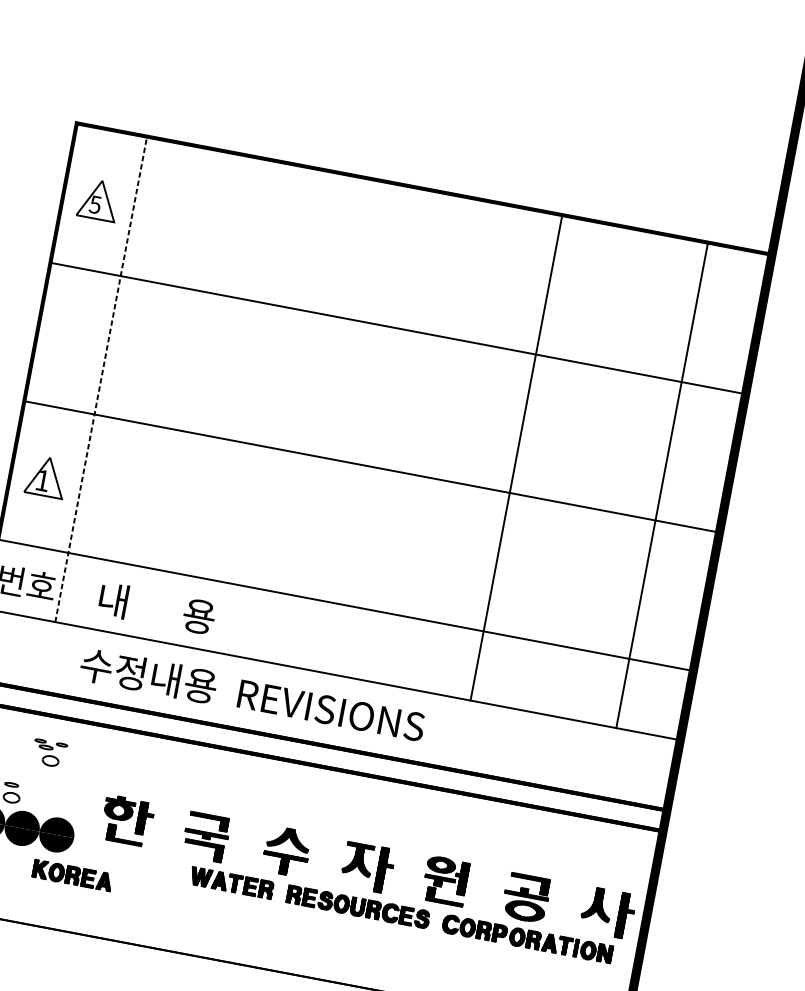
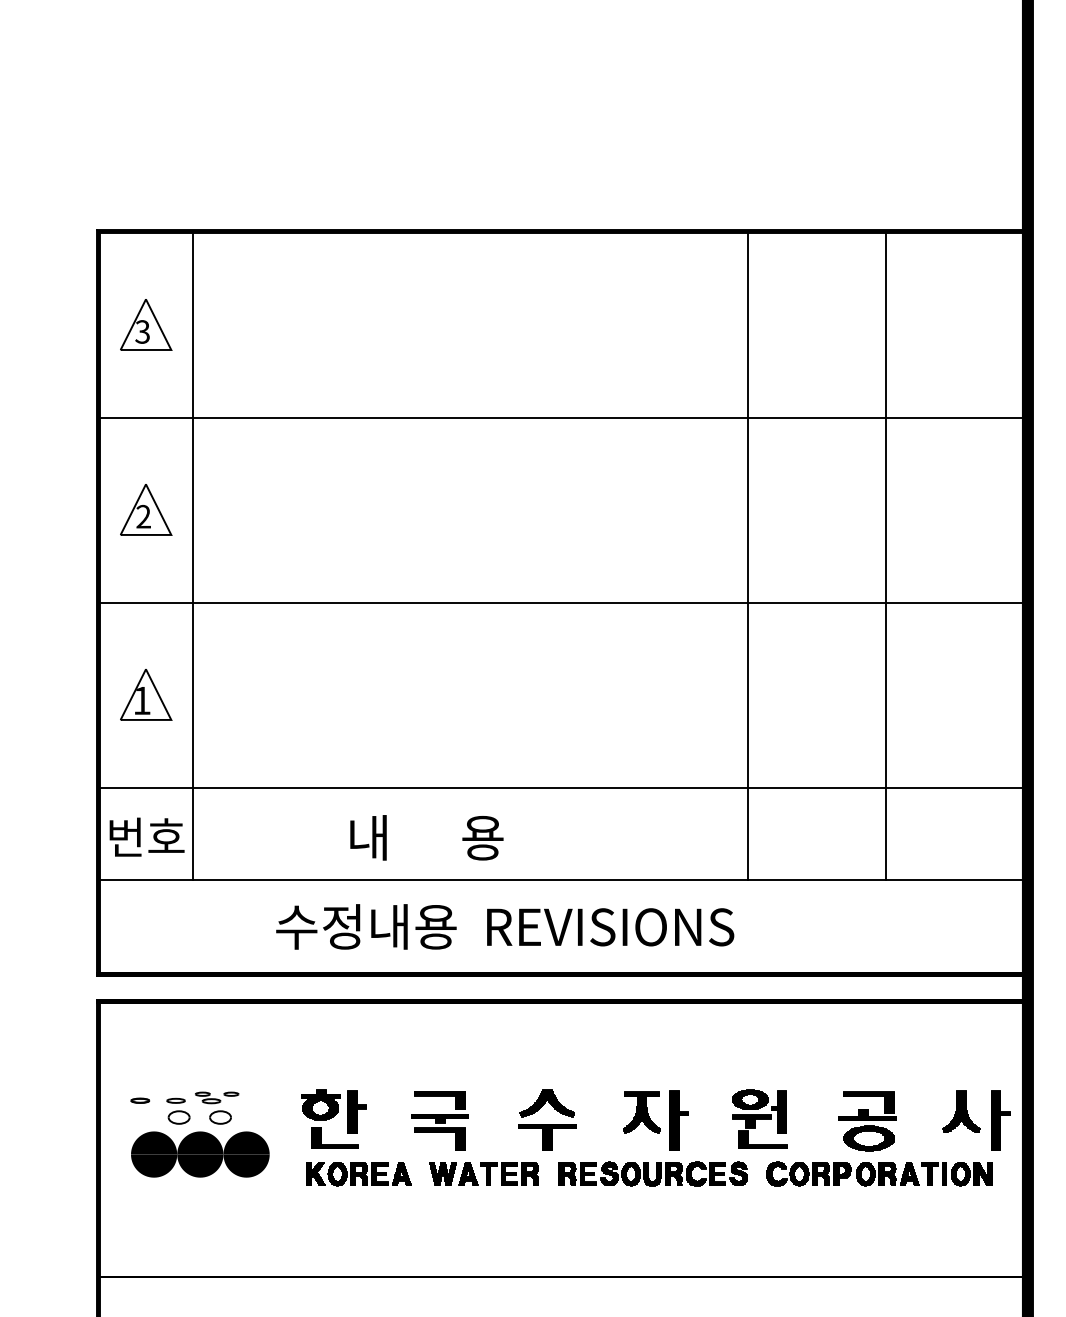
text: (95, 204) -> (142, 331), 5 -> 3
part: (73, 338) -> (146, 509), added
line: (100, 379) -> (192, 556), dashed -> solid
line: (662, 485) -> (886, 556), moved
text: (156, 608) -> (426, 837), moved
text: (252, 695) -> (505, 926), moved
part: (49, 753) -> (217, 1107), moved
part: (72, 875) -> (358, 1174), moved

